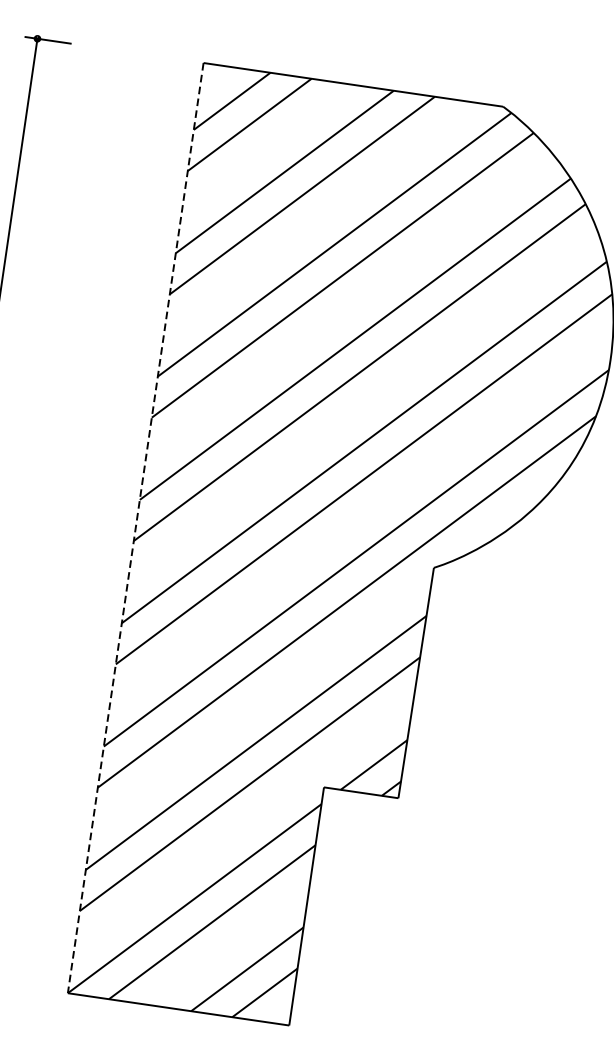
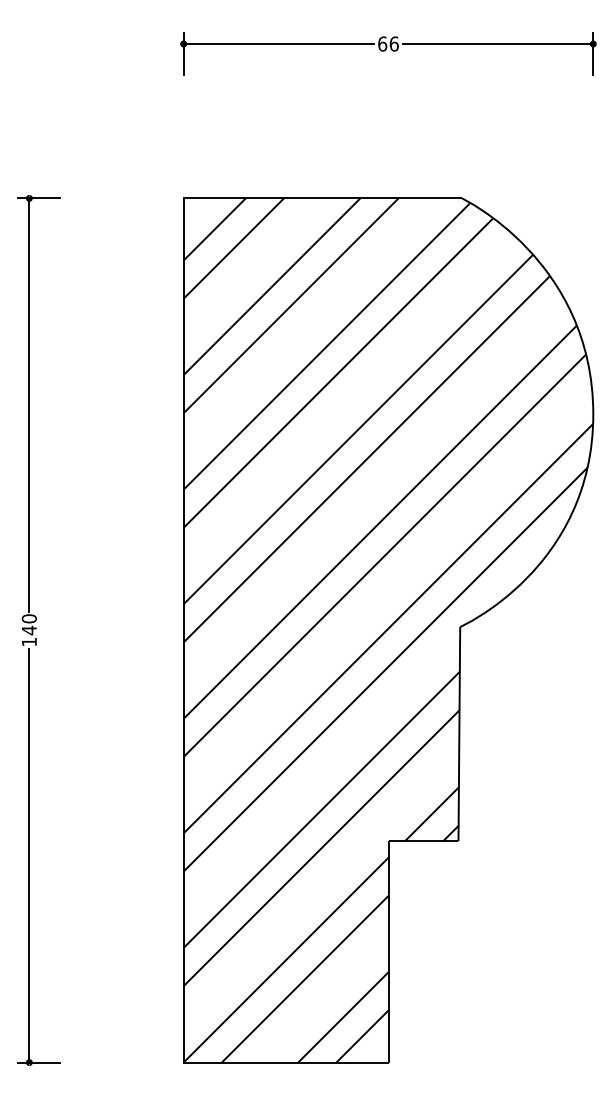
line: (135, 528) -> (183, 630), dashed -> solid

